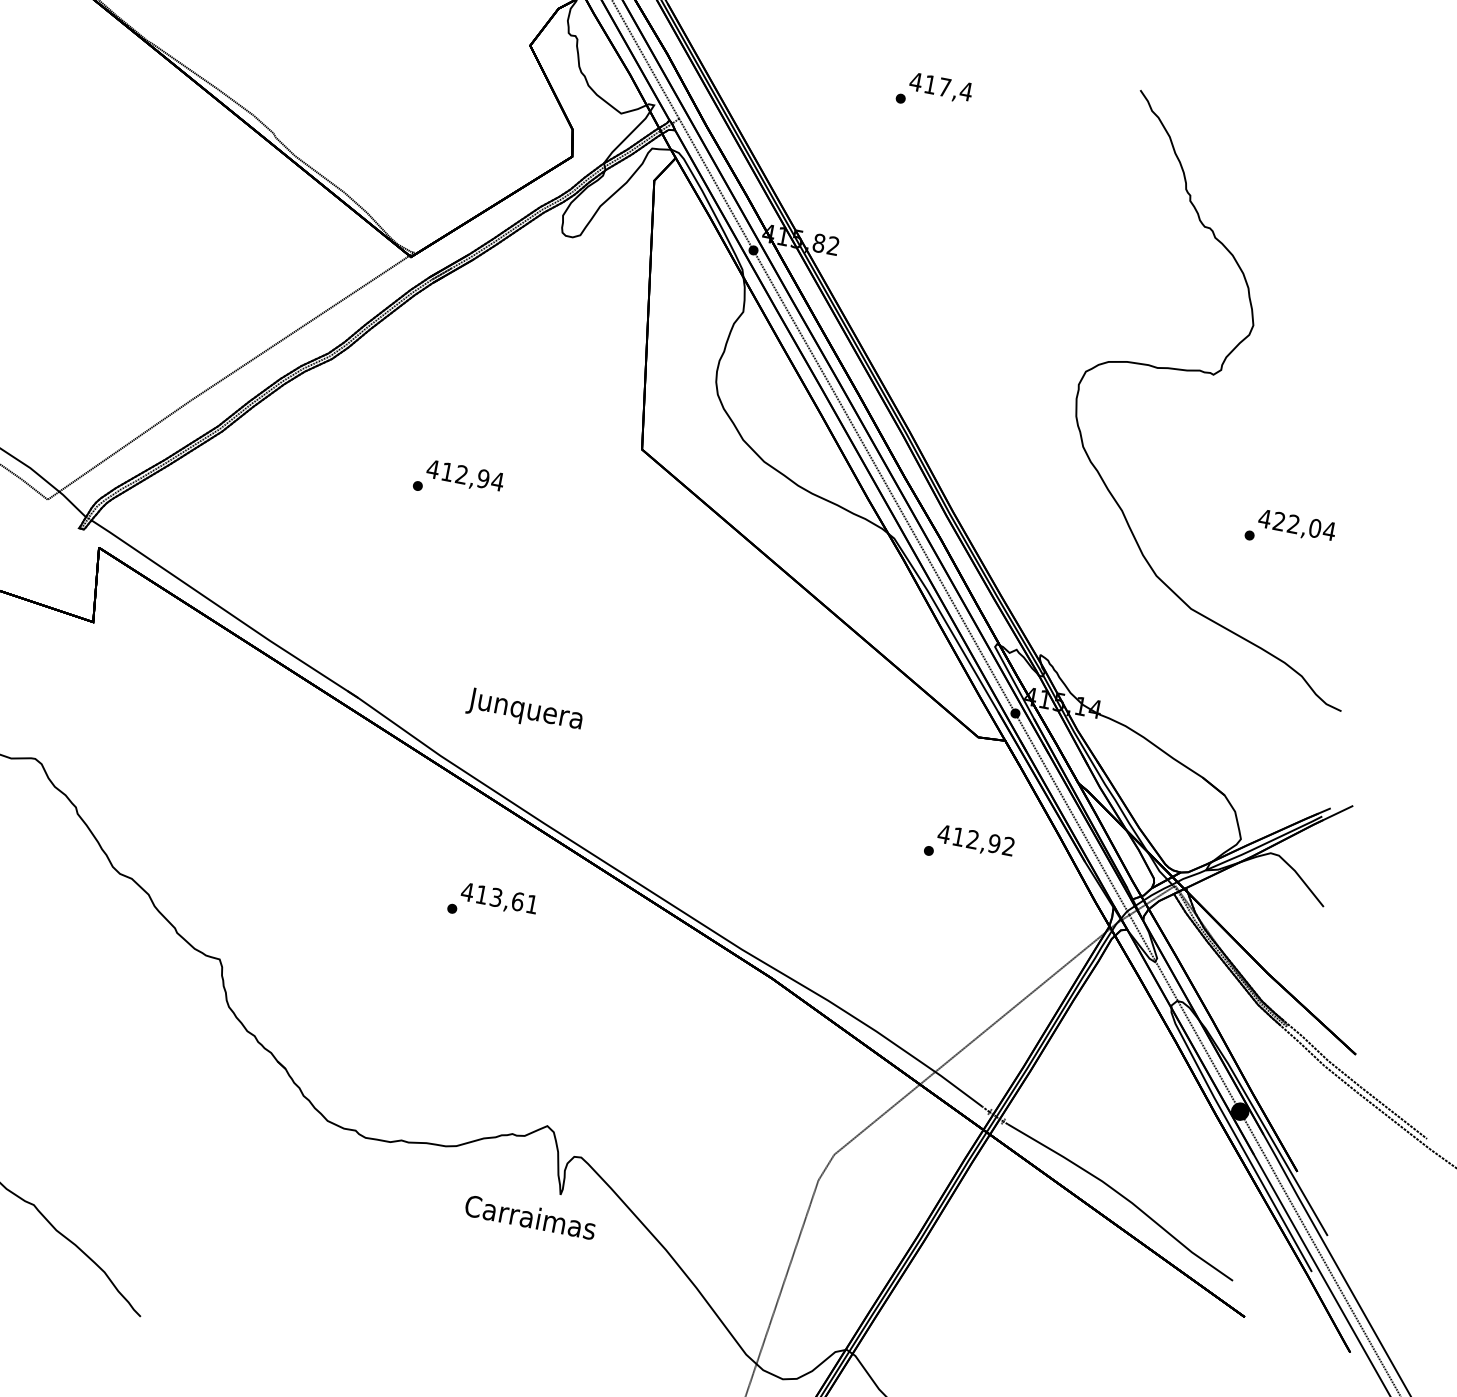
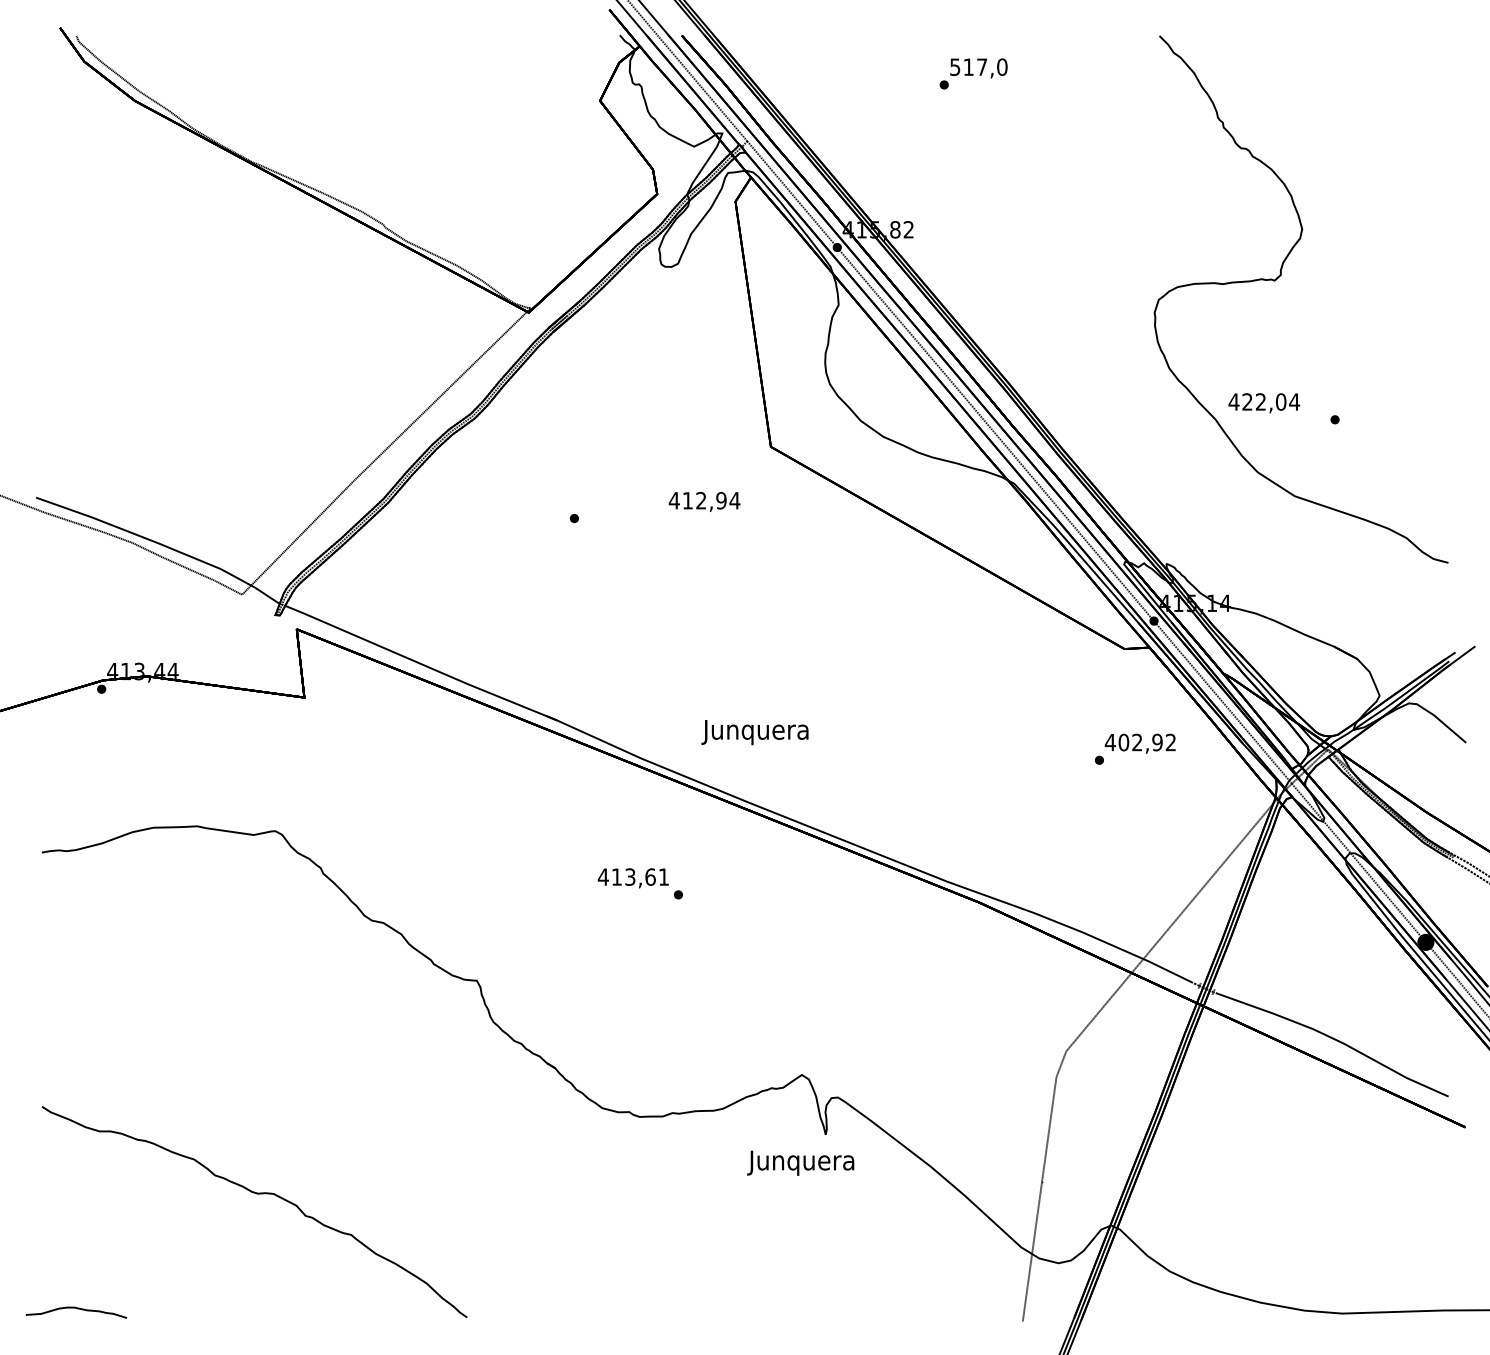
text: (941, 85) -> (978, 66), 417,4 -> 517,0
text: (465, 476) -> (704, 501), moved
text: (1297, 526) -> (1264, 403), moved
text: (524, 710) -> (754, 732), moved
text: (958, 836) -> (1123, 742), 412,92 -> 402,92
text: (498, 899) -> (632, 878), moved
text: (530, 1219) -> (802, 1162), Carraimas -> Junquera

